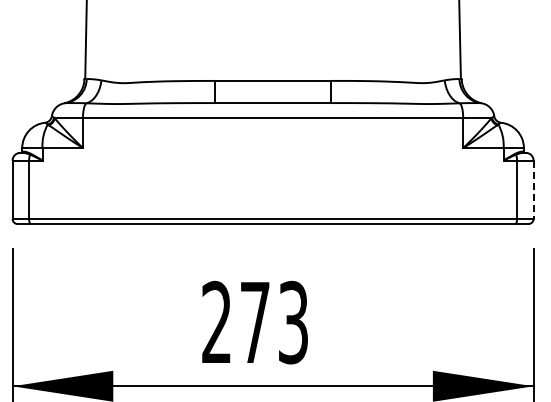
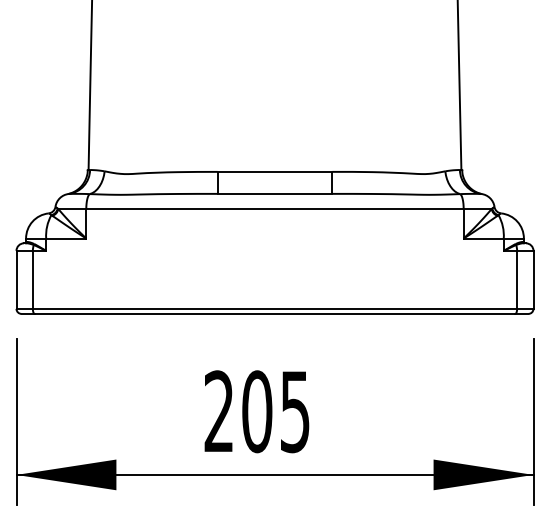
line: (533, 190) -> (533, 280), dashed -> solid
text: (273, 322) -> (275, 411), 273 -> 205

